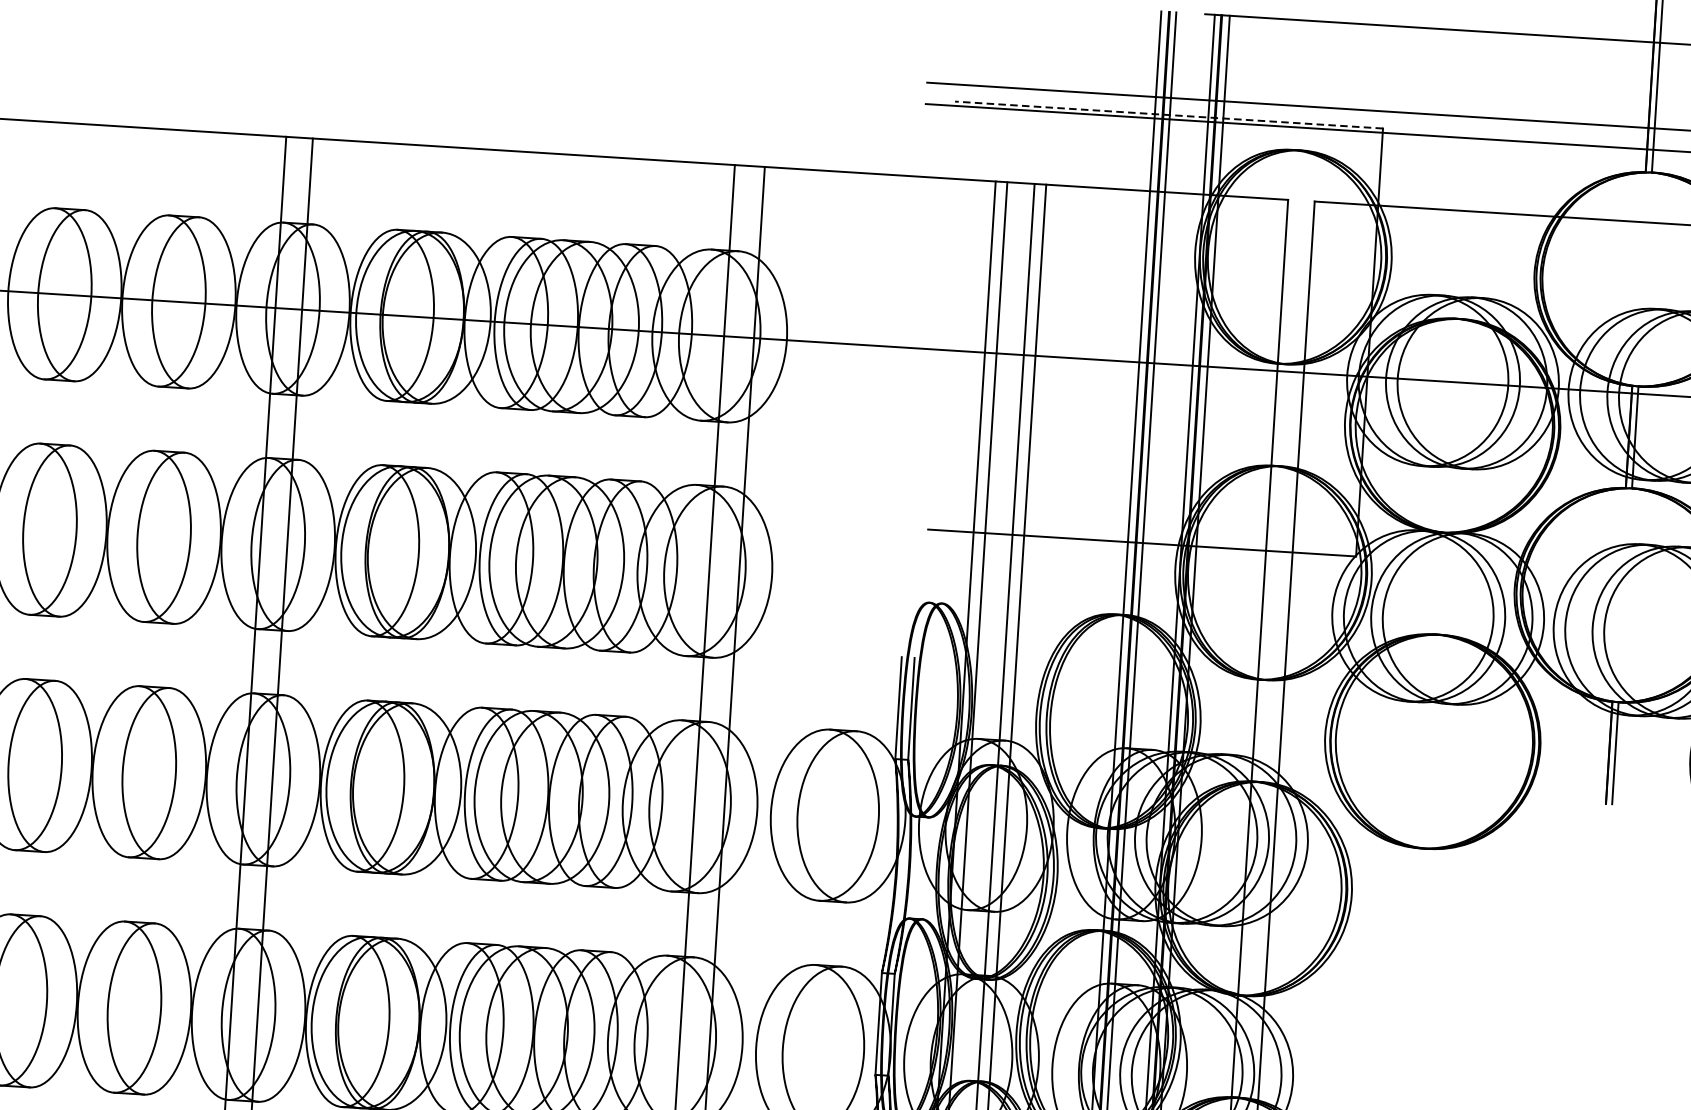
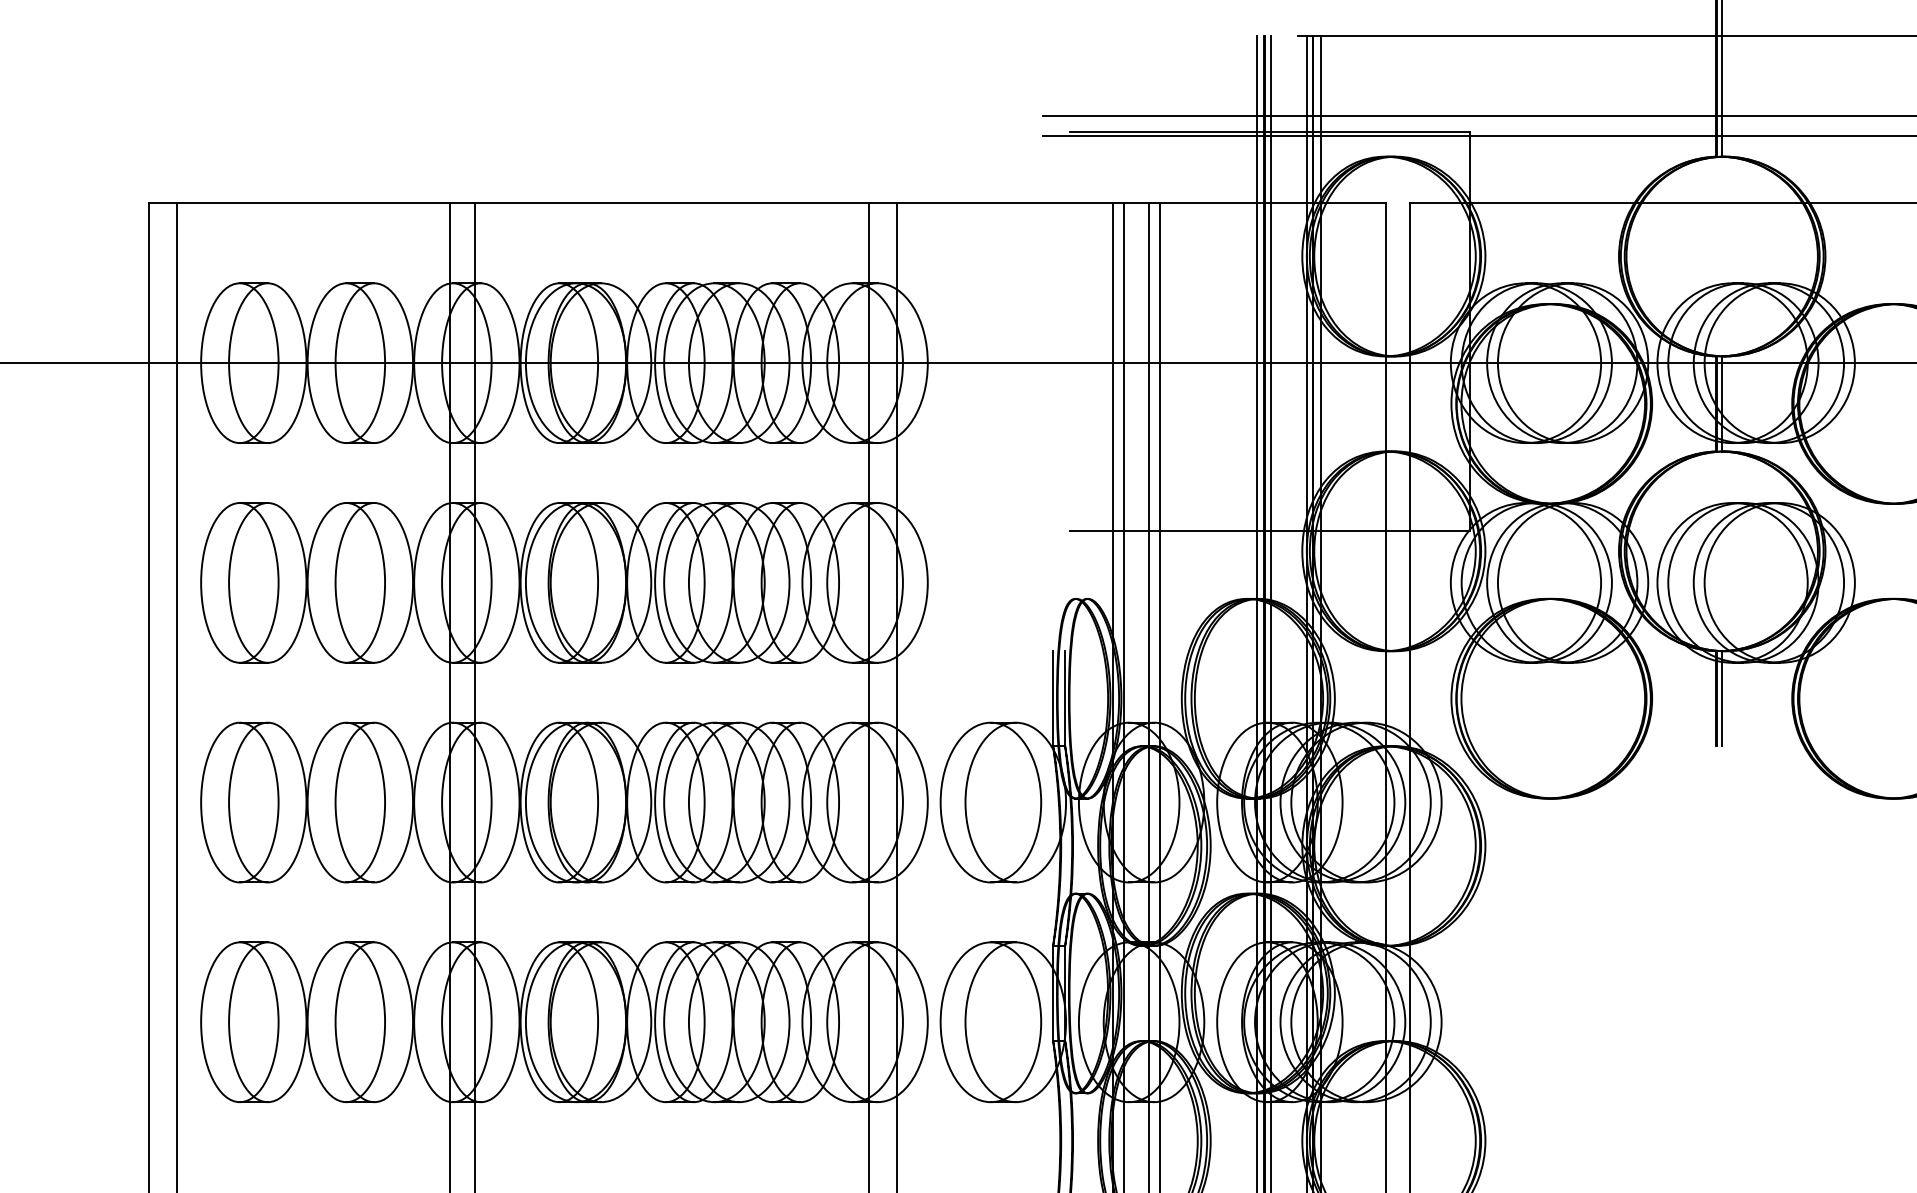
line: (1168, 114) -> (1269, 131), dashed -> solid

